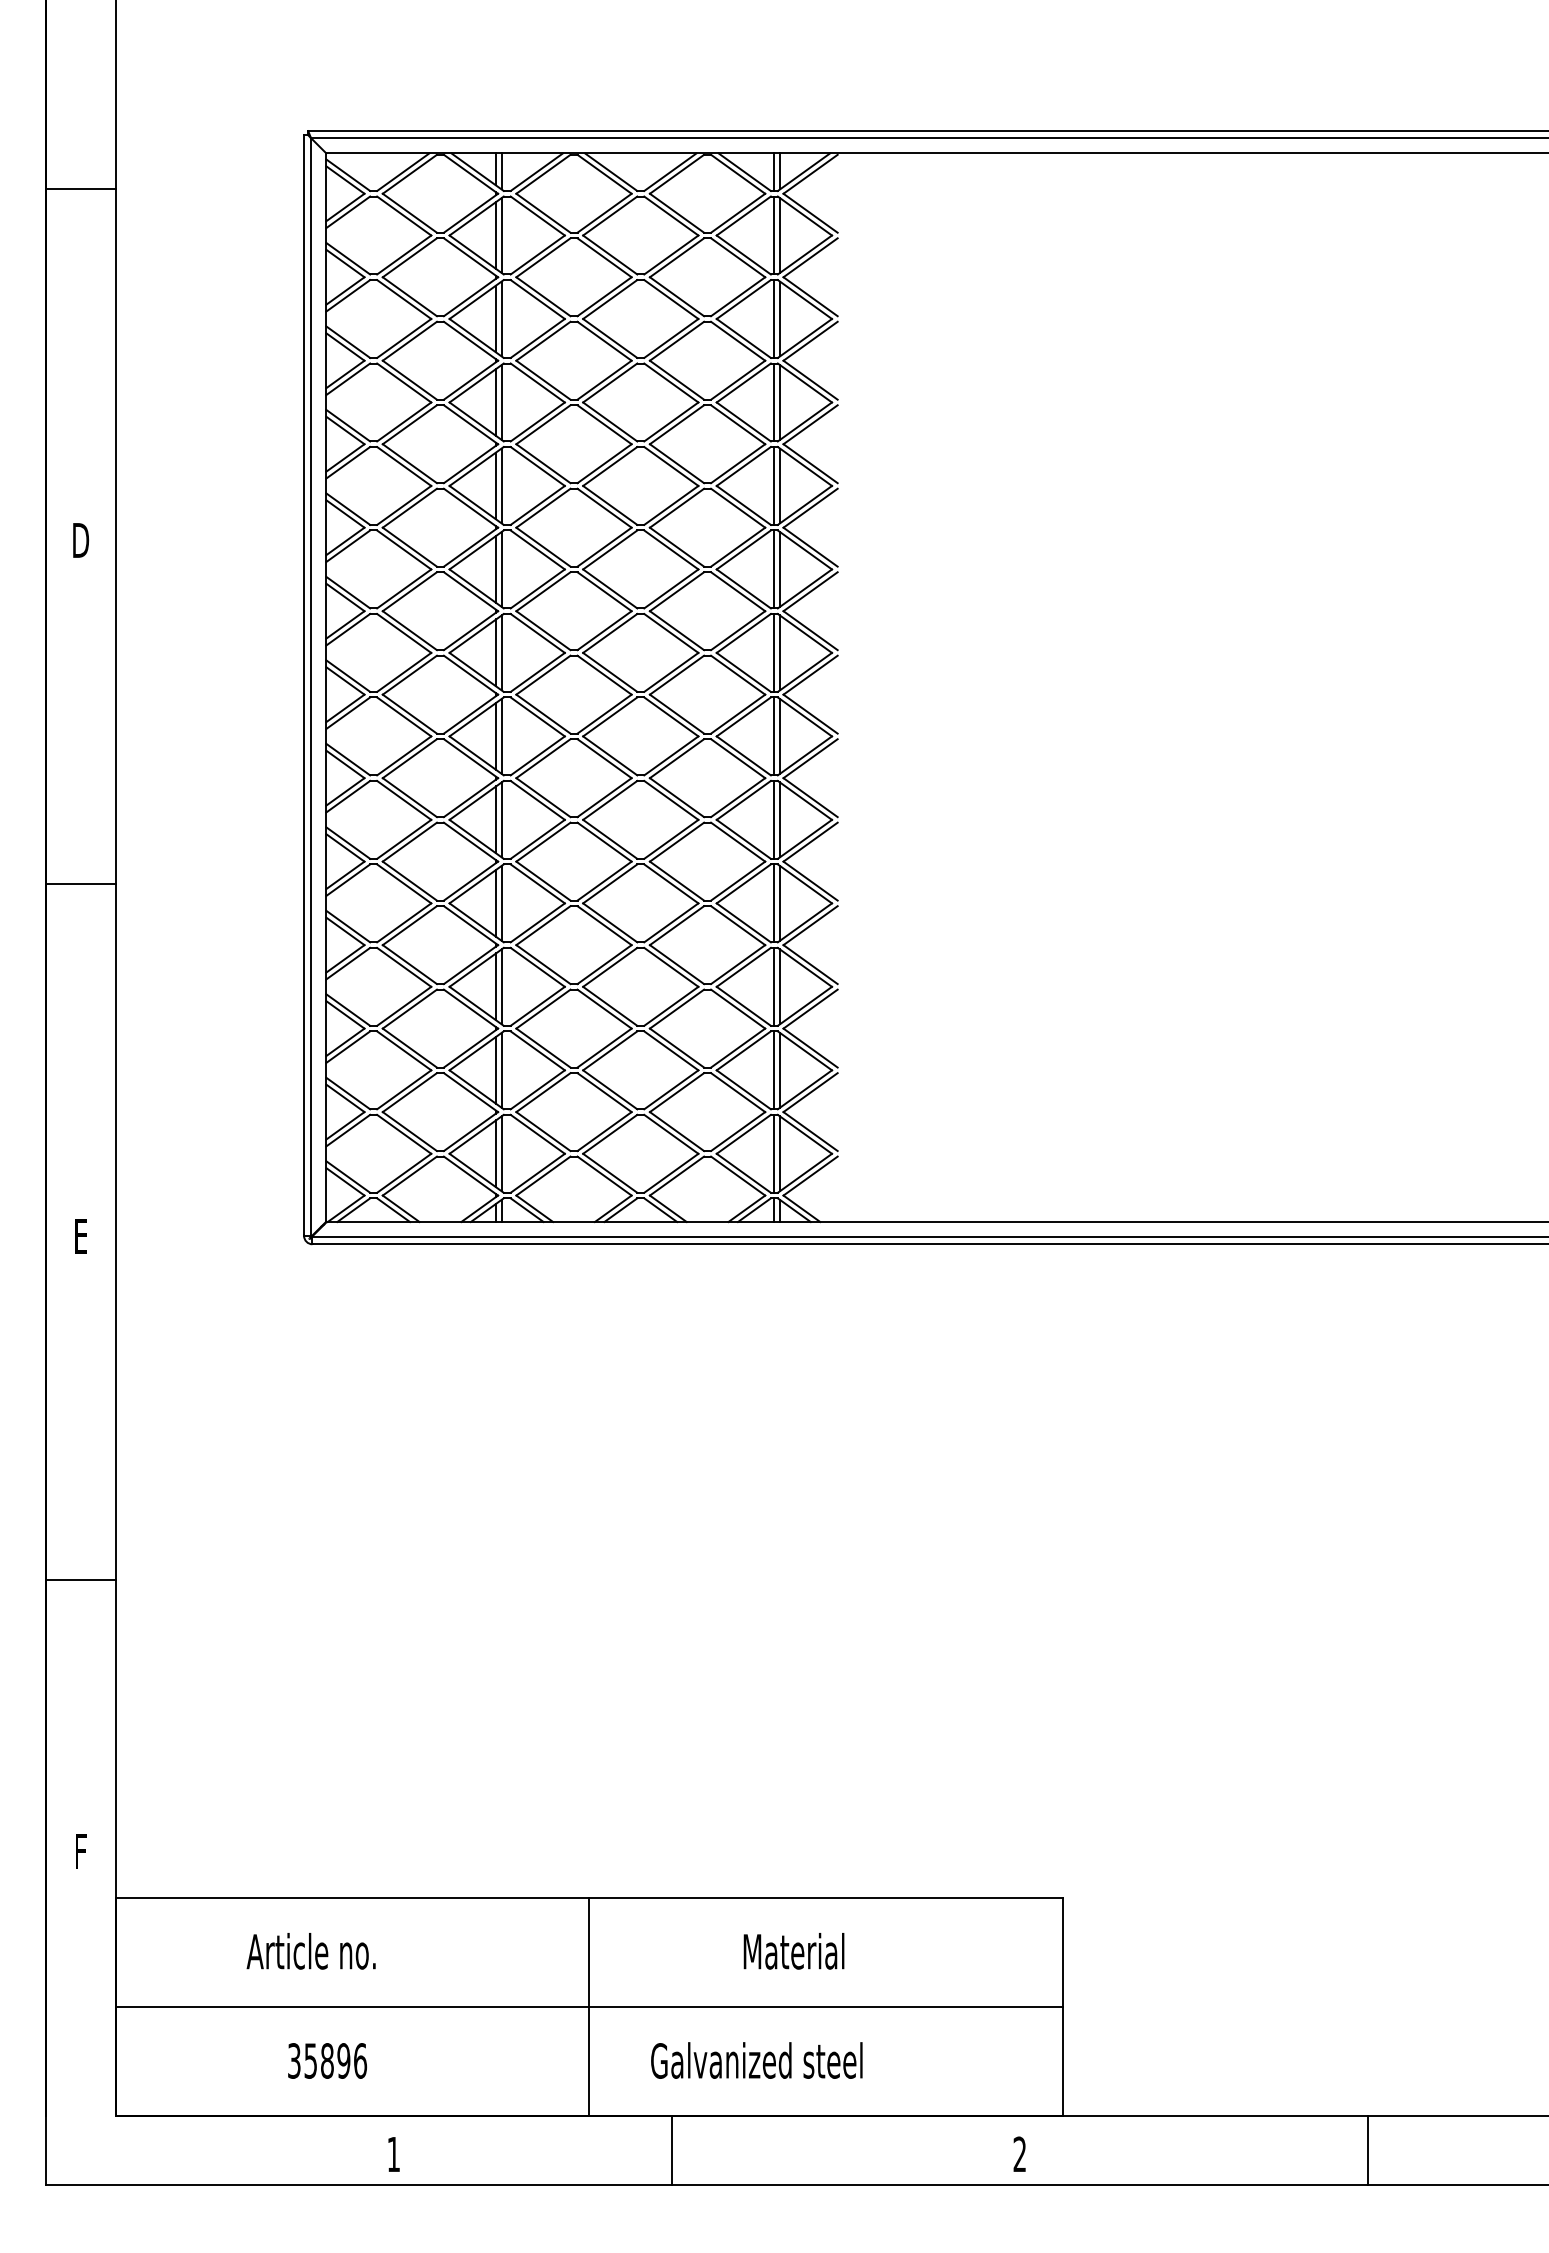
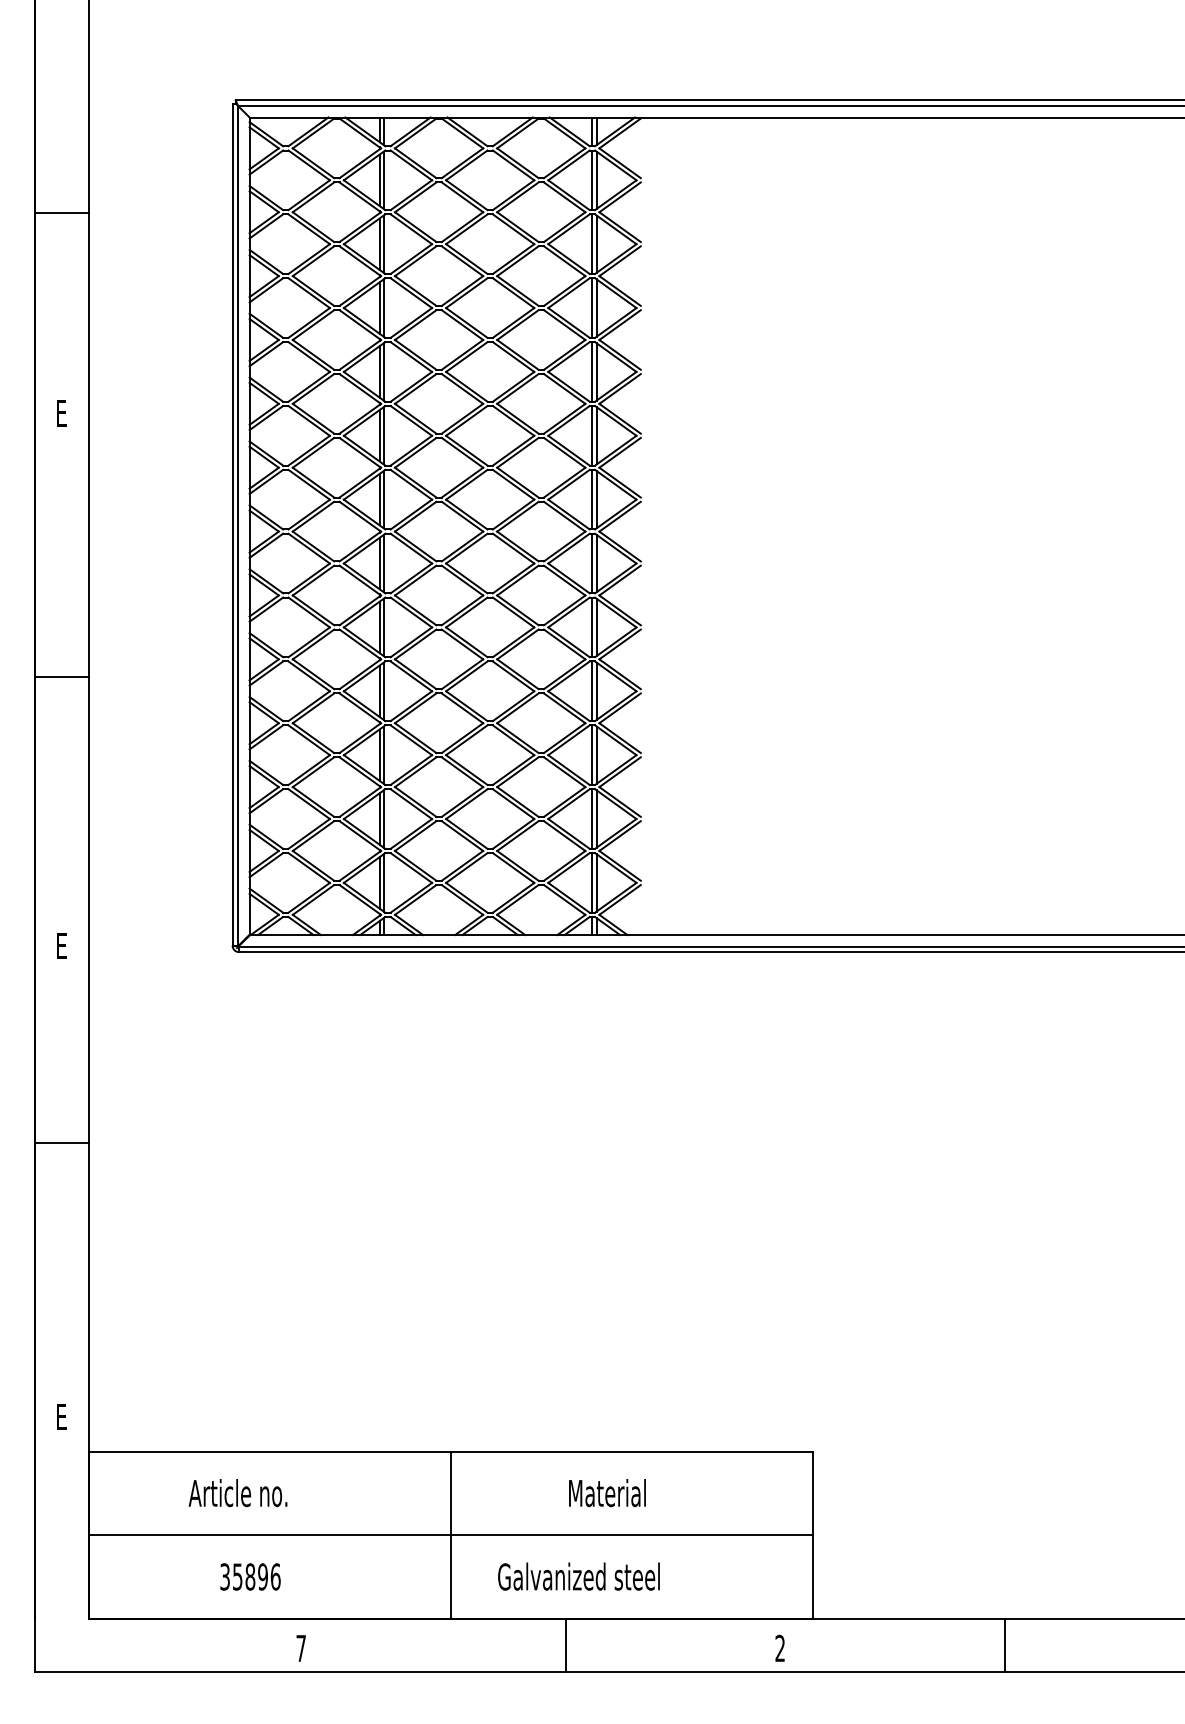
line: (80, 188) -> (61, 212), moved
text: (81, 540) -> (62, 413), D -> E
line: (80, 1580) -> (61, 1143), moved
text: (80, 1851) -> (61, 1416), F -> E
line: (672, 2150) -> (566, 1645), moved
line: (1368, 2150) -> (1005, 1645), moved
text: (393, 2154) -> (300, 1648), 1 -> 7

